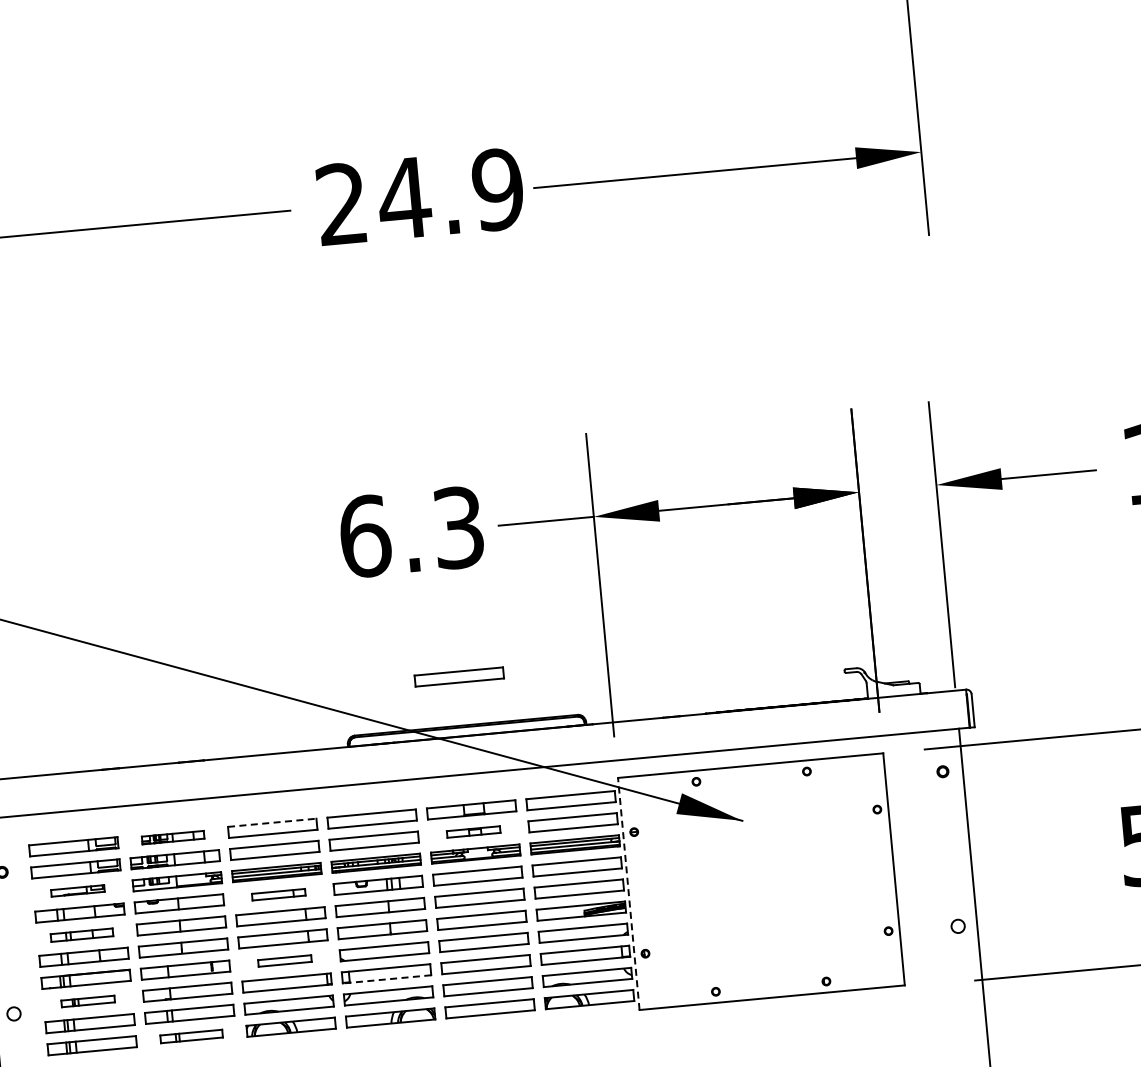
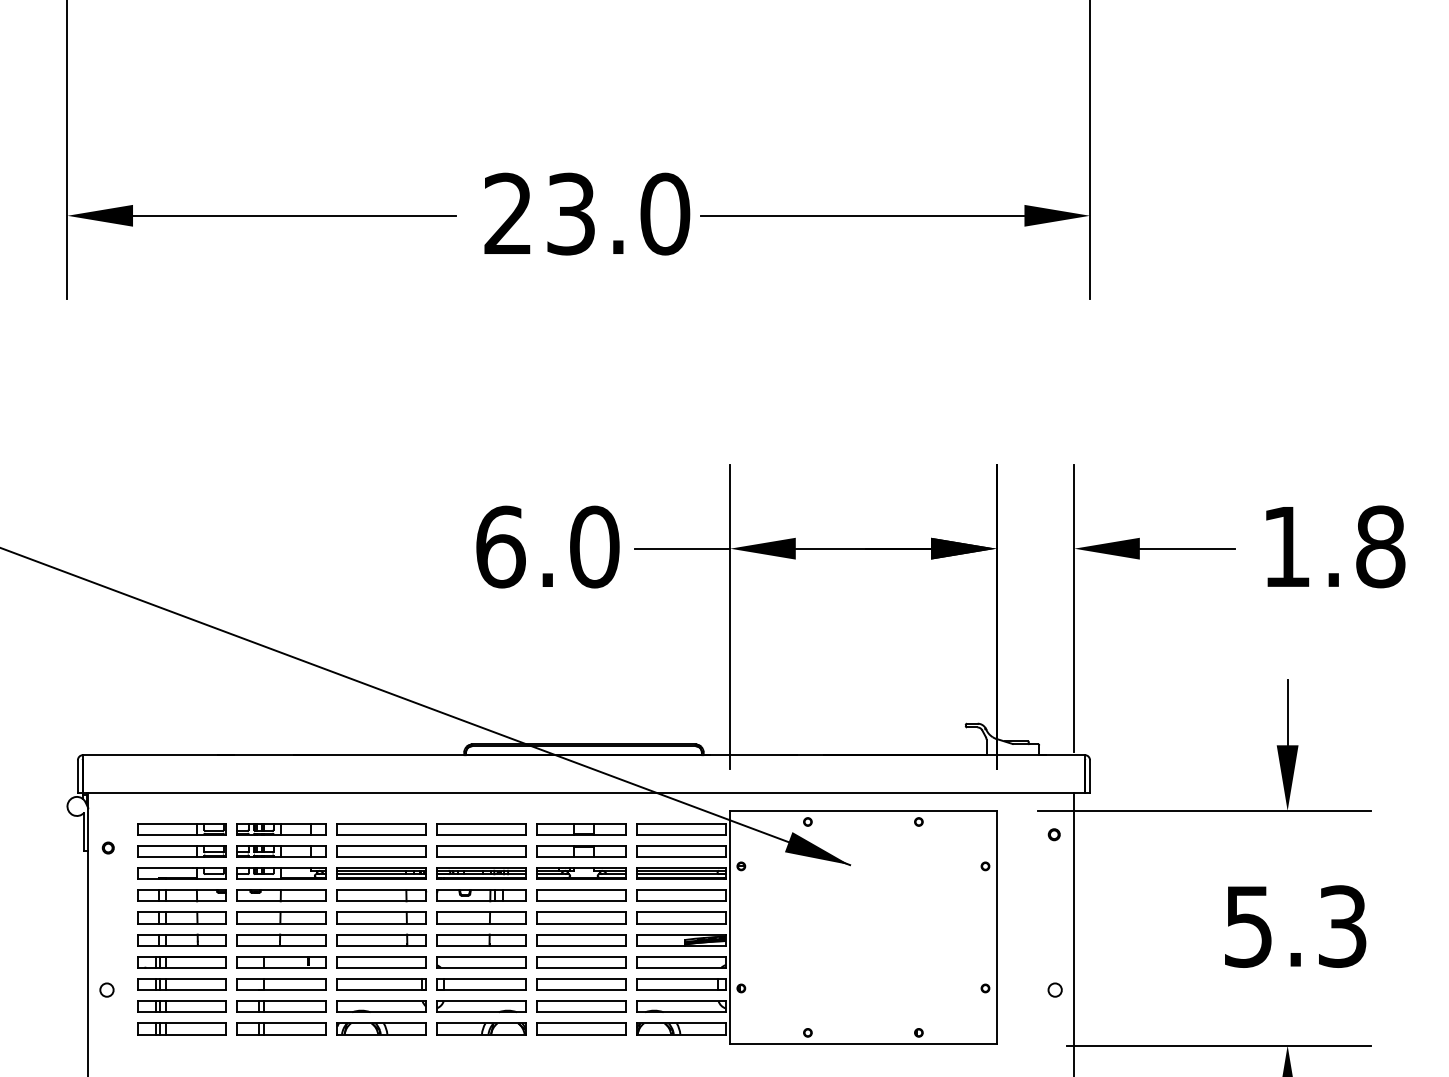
text: (450, 193) -> (617, 213), 24.9 -> 23.0
text: (458, 527) -> (594, 546), 6.3 -> 6.0
part: (459, 676) -> (581, 695), removed
line: (272, 822) -> (382, 823), dashed -> solid
part: (473, 832) -> (581, 851), size x1.67
part: (172, 837) -> (281, 829), size x1.43
part: (77, 890) -> (181, 873), size x1.67
part: (278, 894) -> (381, 895), size x1.67
line: (629, 894) -> (730, 927), dashed -> solid
part: (81, 934) -> (181, 917), size x1.43
part: (284, 961) -> (381, 962), size x1.67
line: (386, 979) -> (481, 990), dashed -> solid
part: (87, 1001) -> (181, 984), size x1.67
part: (191, 1036) -> (281, 1028), size x1.43

